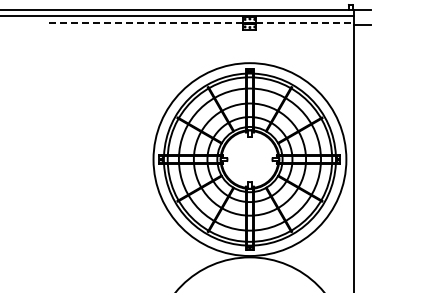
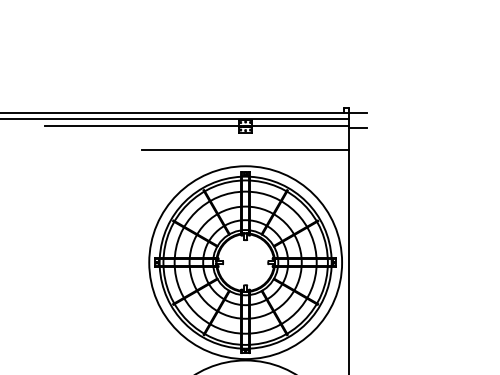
line: (146, 22) -> (142, 125), dashed -> solid
line: (304, 22) -> (300, 125), dashed -> solid
line: (249, 46) -> (245, 149), added

